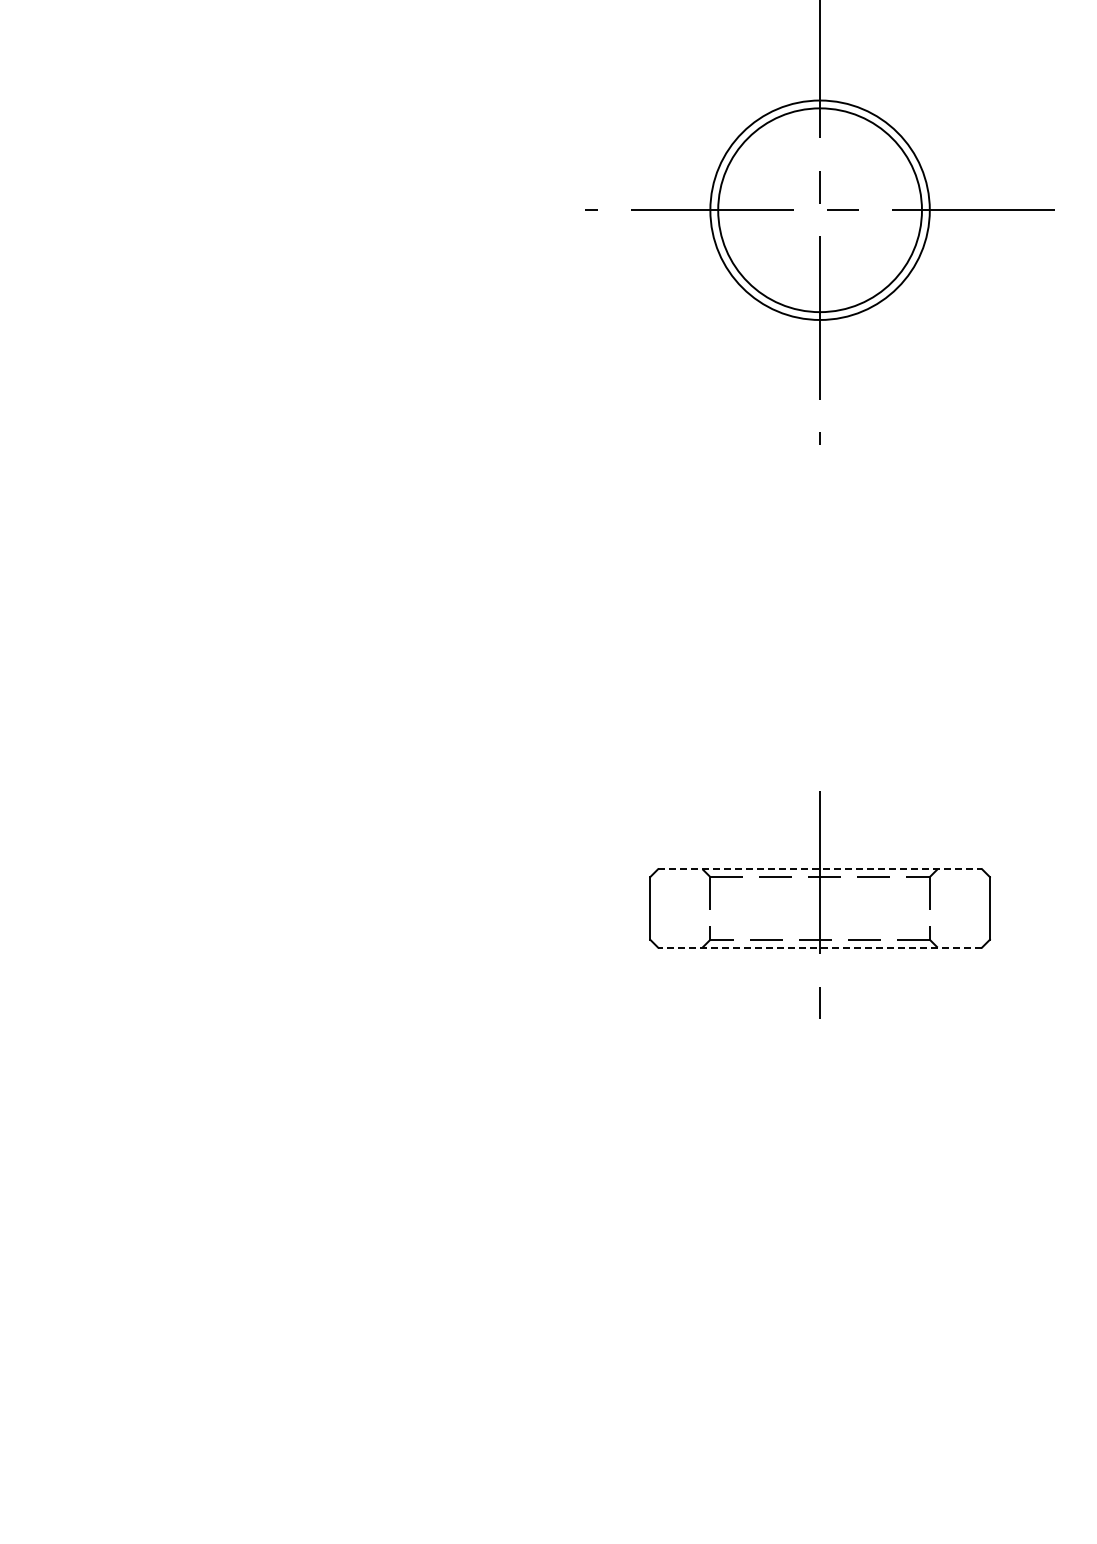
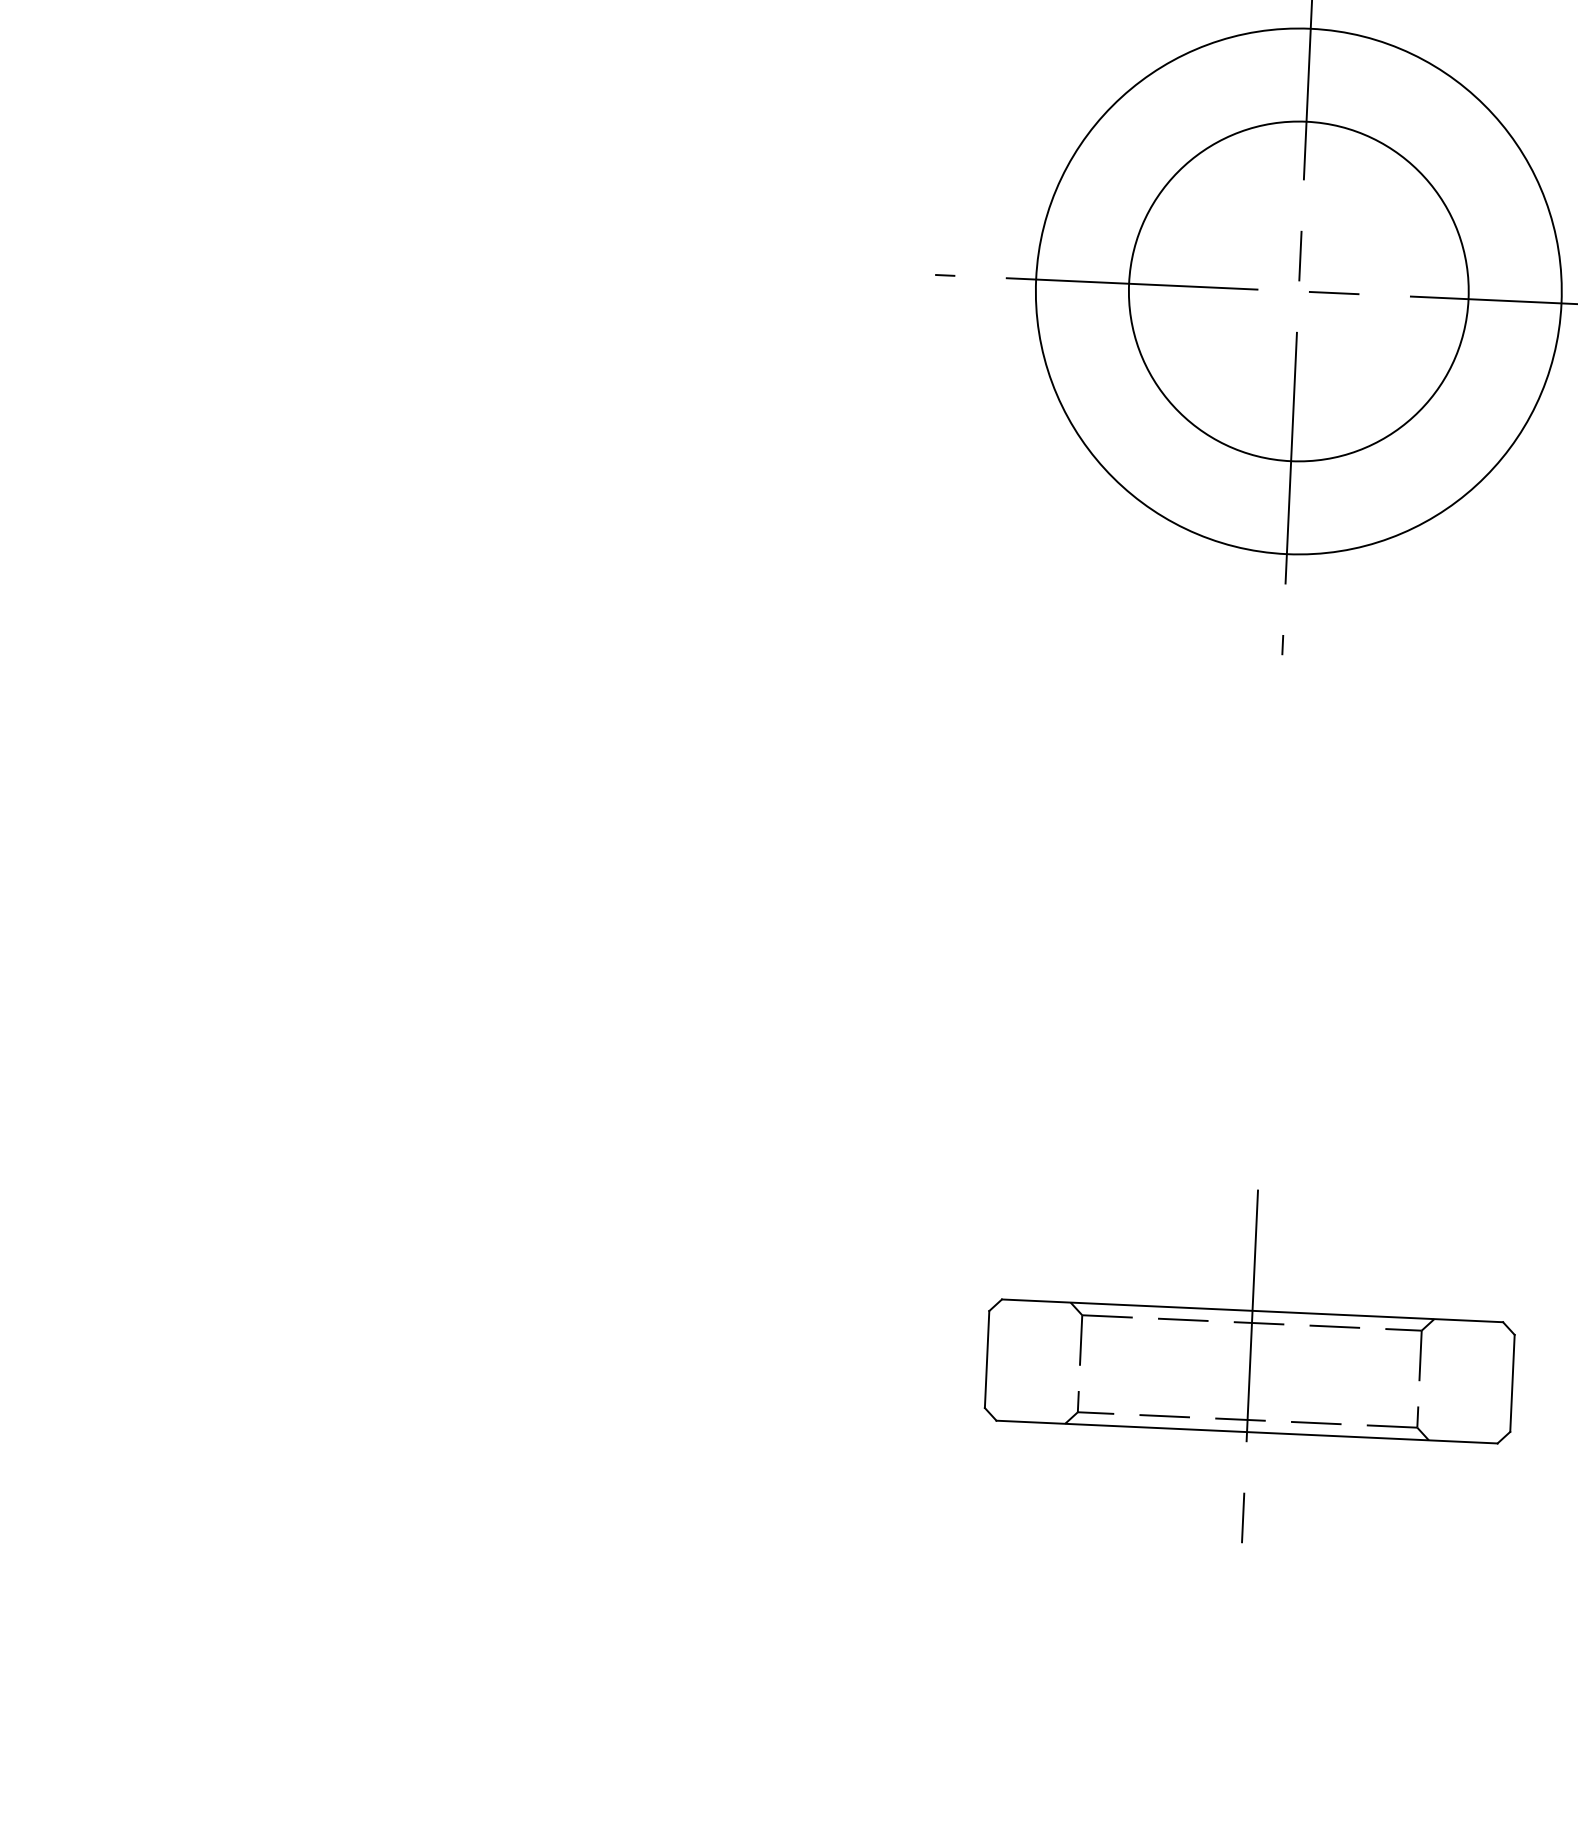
circle: (819, 210) -> (1297, 291), size x1.67
line: (820, 869) -> (1253, 1311), dashed -> solid
line: (820, 947) -> (1247, 1431), dashed -> solid

